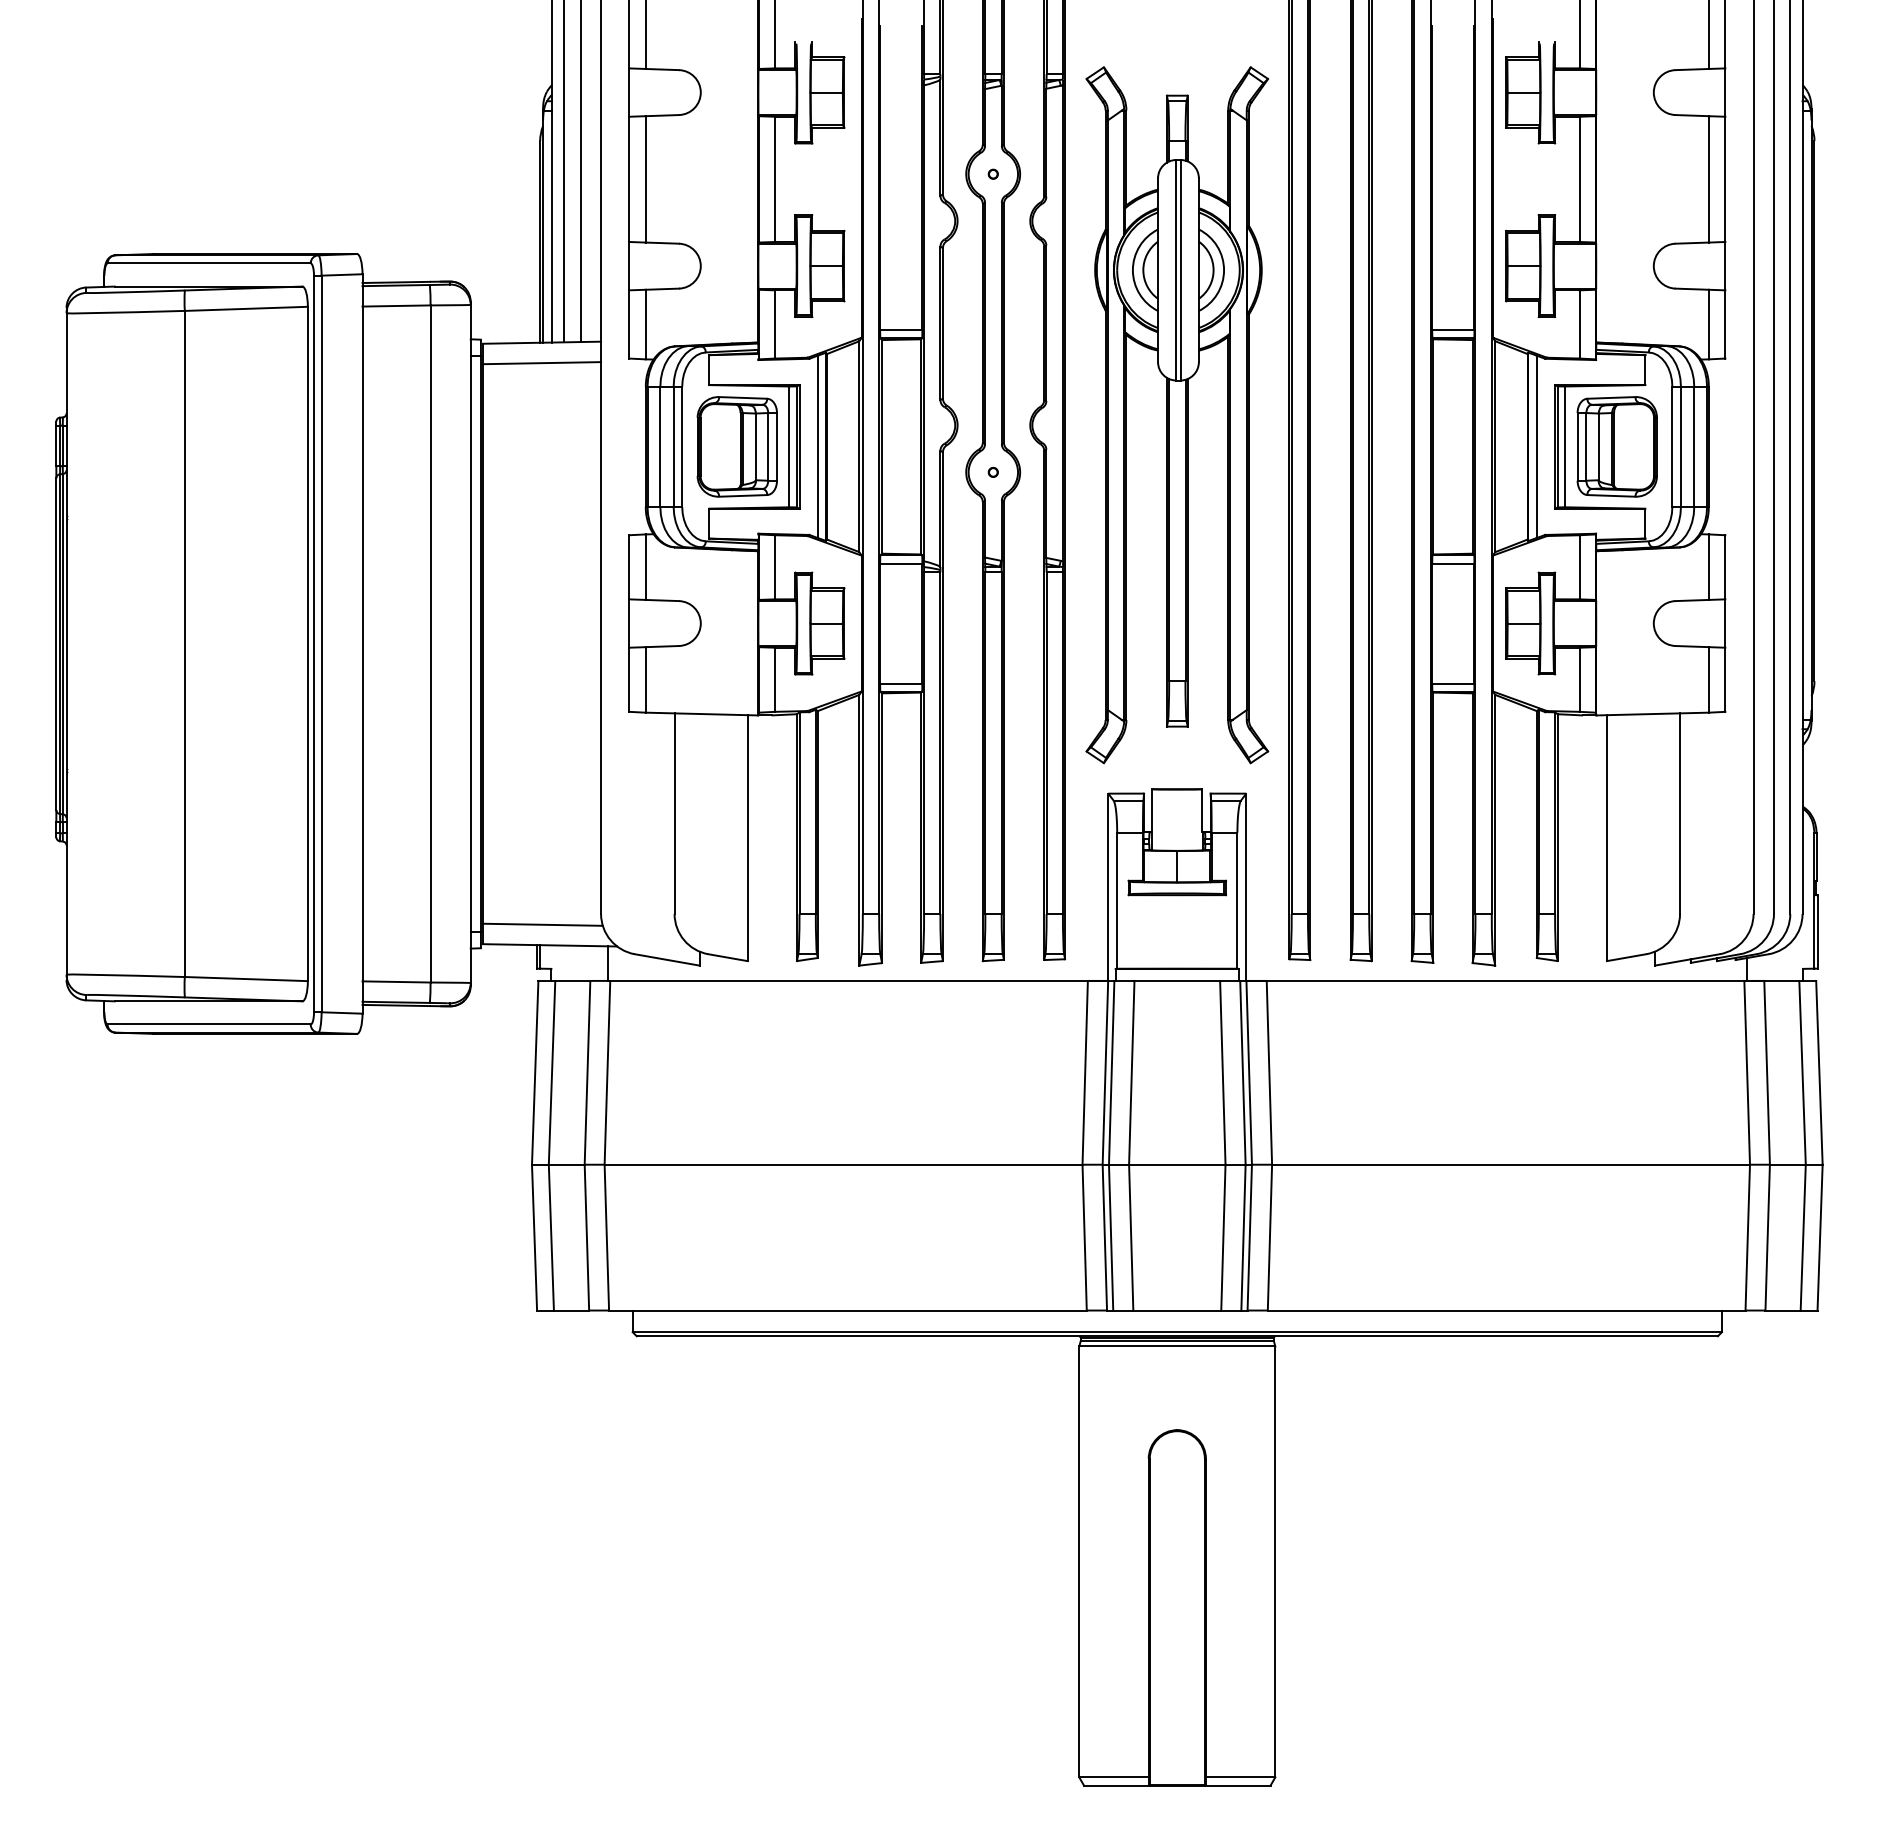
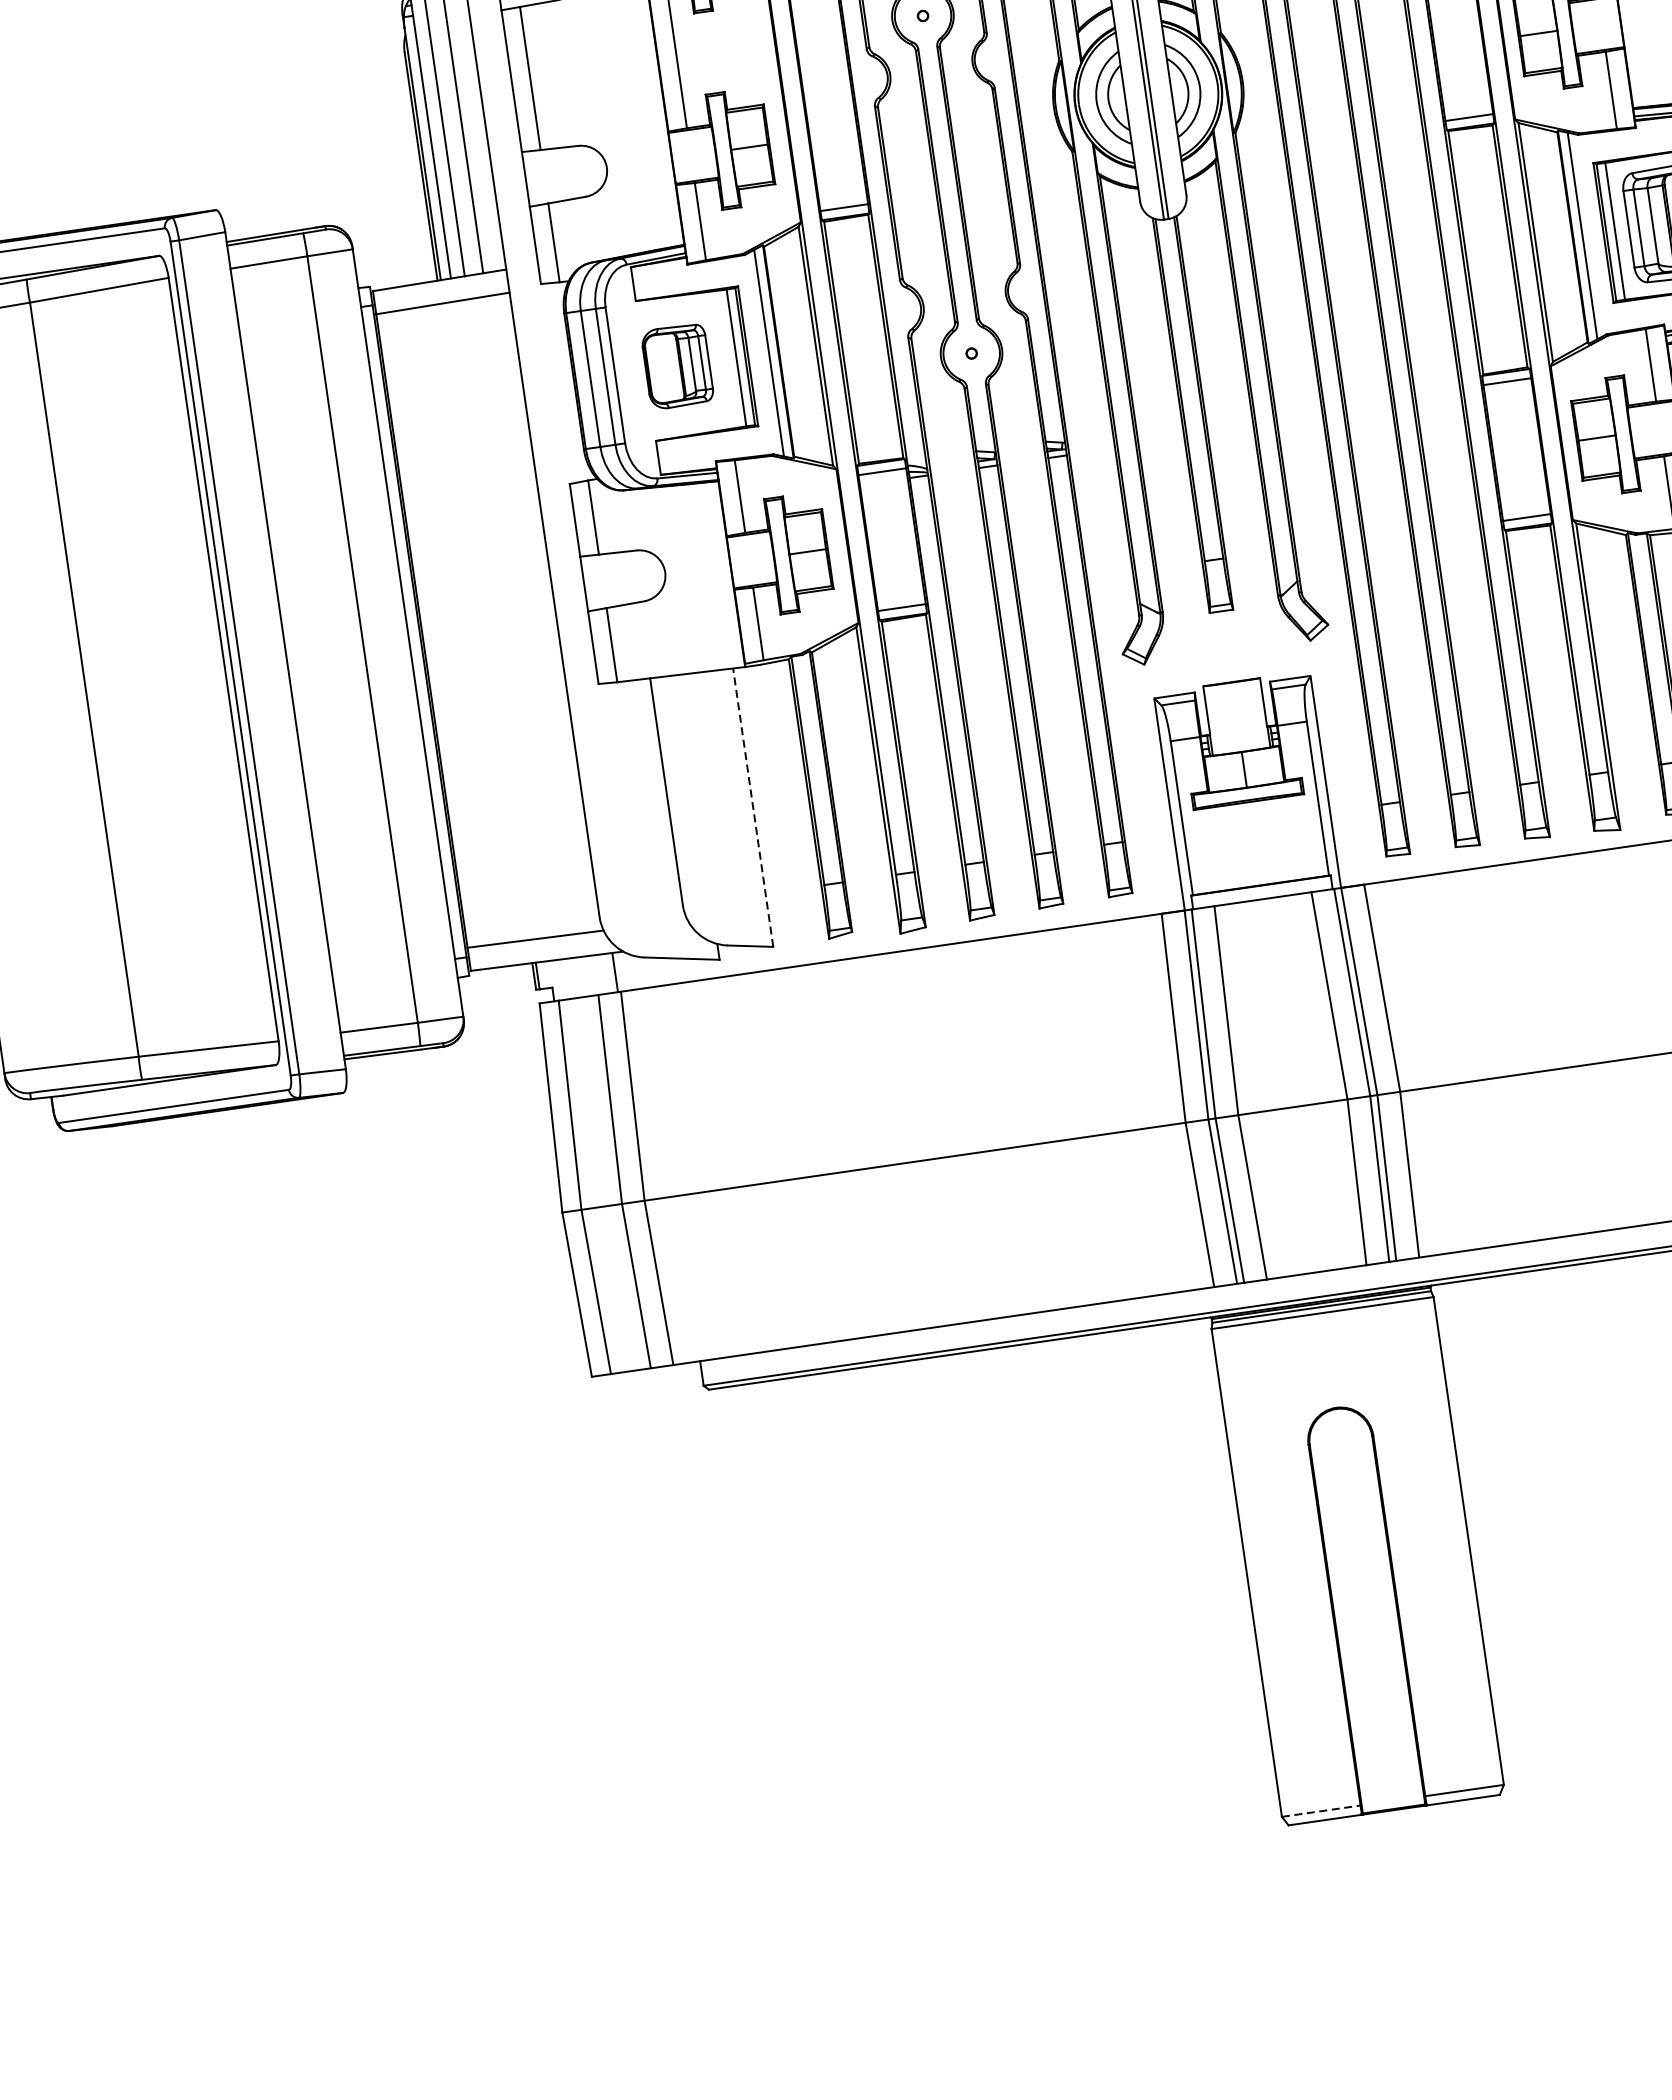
part: (736, 446) -> (676, 366), size x0.7
line: (747, 838) -> (753, 808), solid -> dashed
line: (1114, 1777) -> (1321, 1811), solid -> dashed

